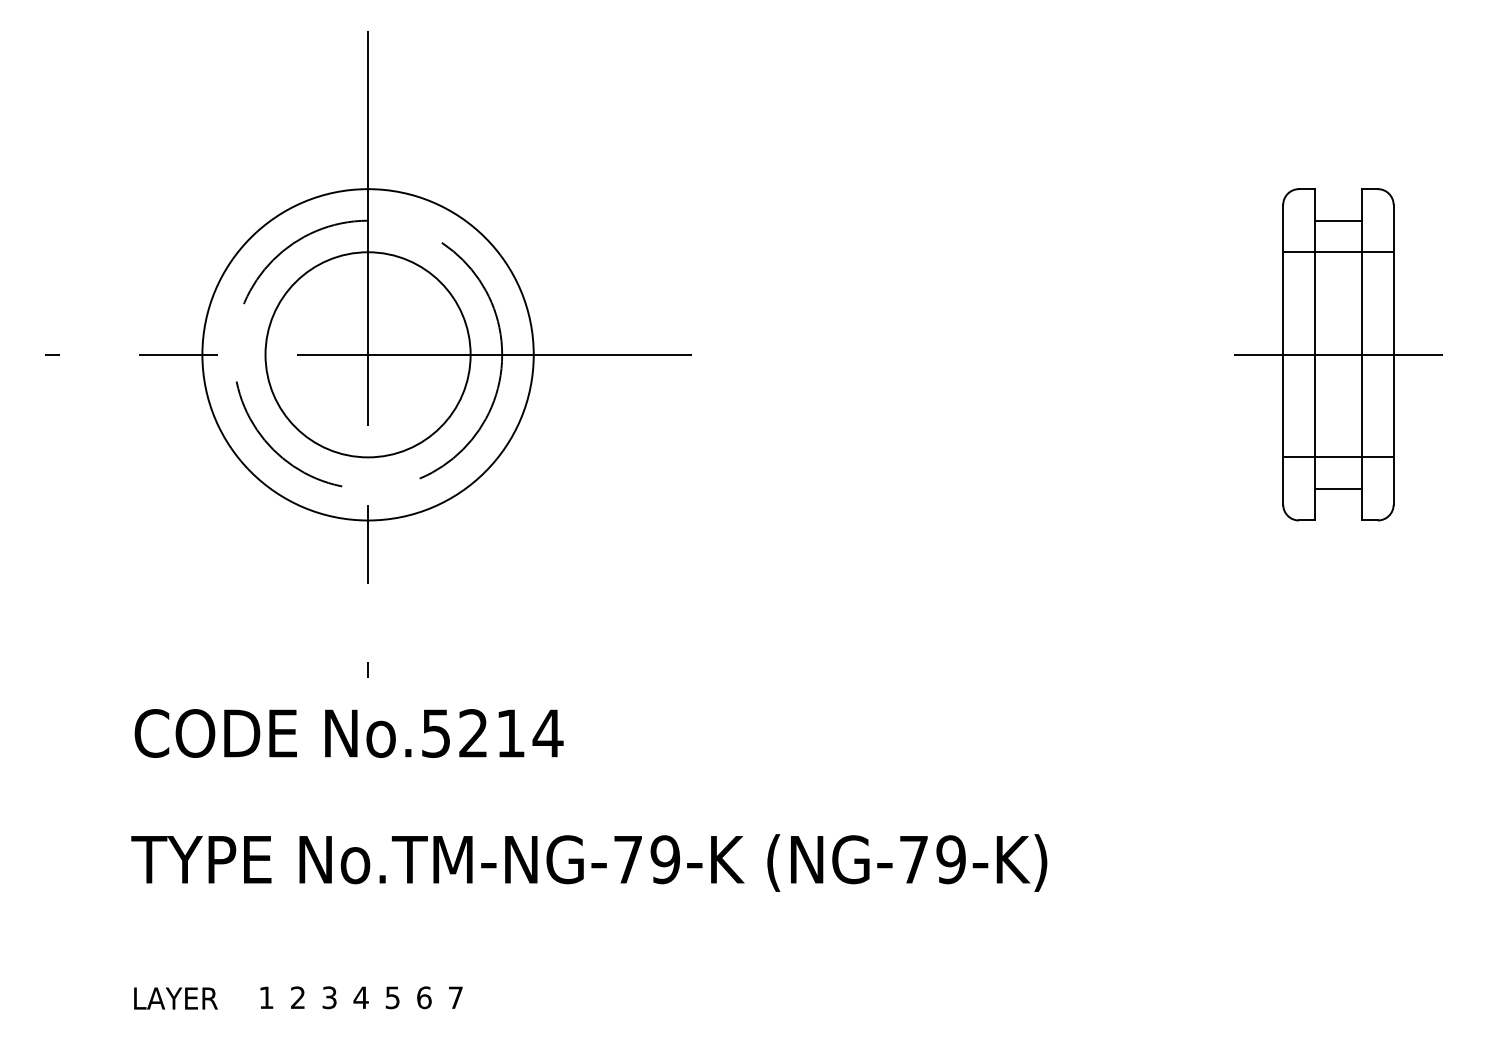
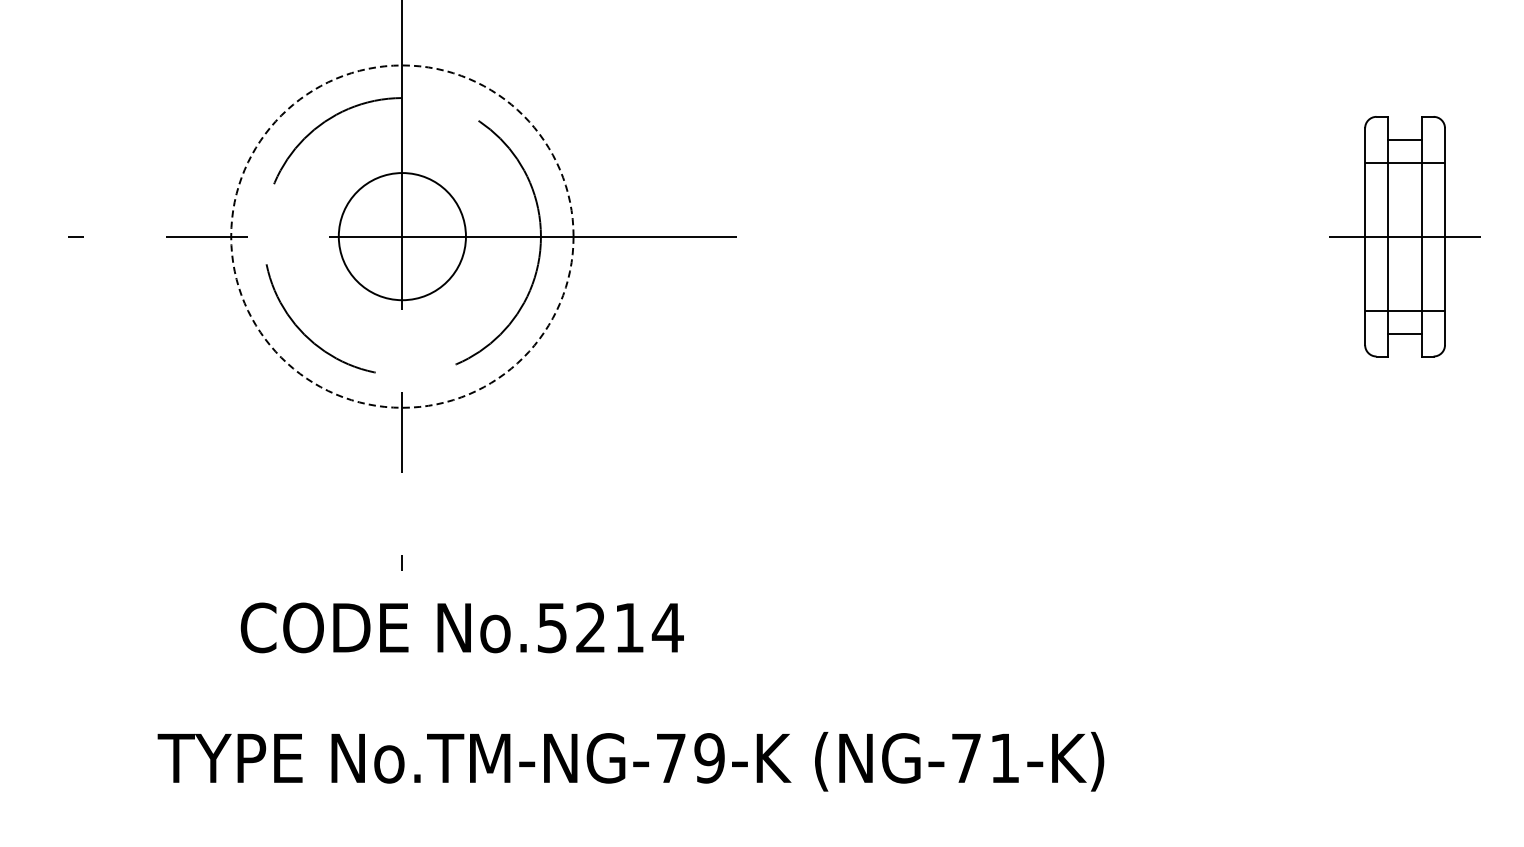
circle: (367, 354) -> (401, 236), size x0.6
circle: (367, 354) -> (401, 236), solid -> dashed
part: (1338, 354) -> (1405, 236), size x0.7
text: (348, 733) -> (461, 627), moved
text: (950, 859) -> (1004, 758), (NG-79-K) -> (NG-71-K)

